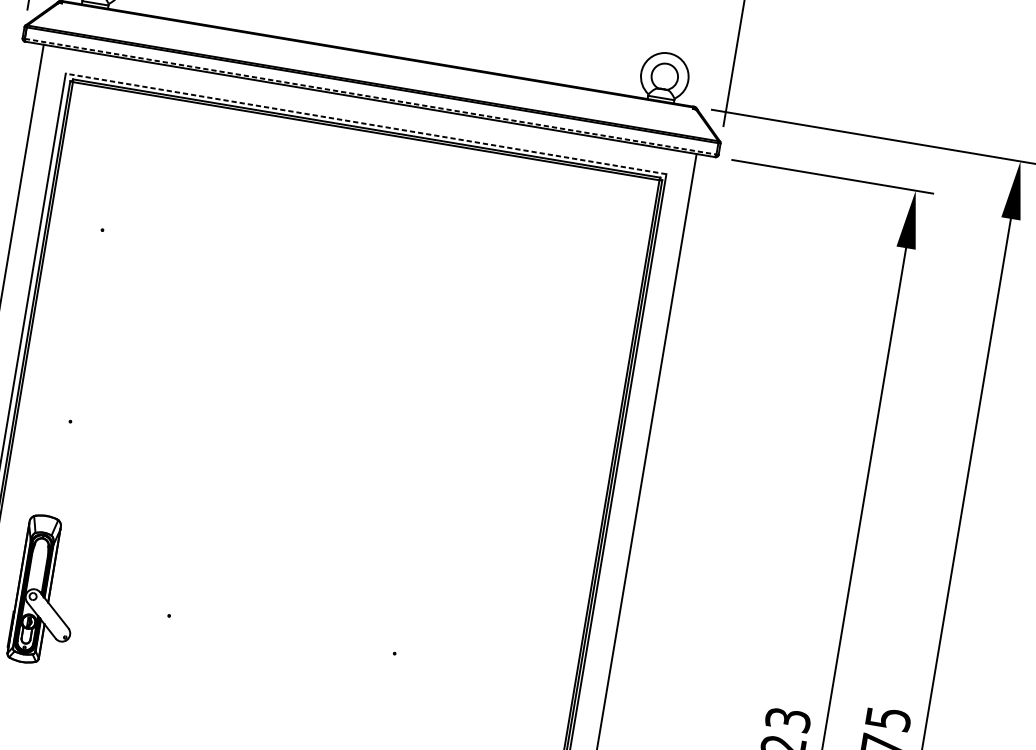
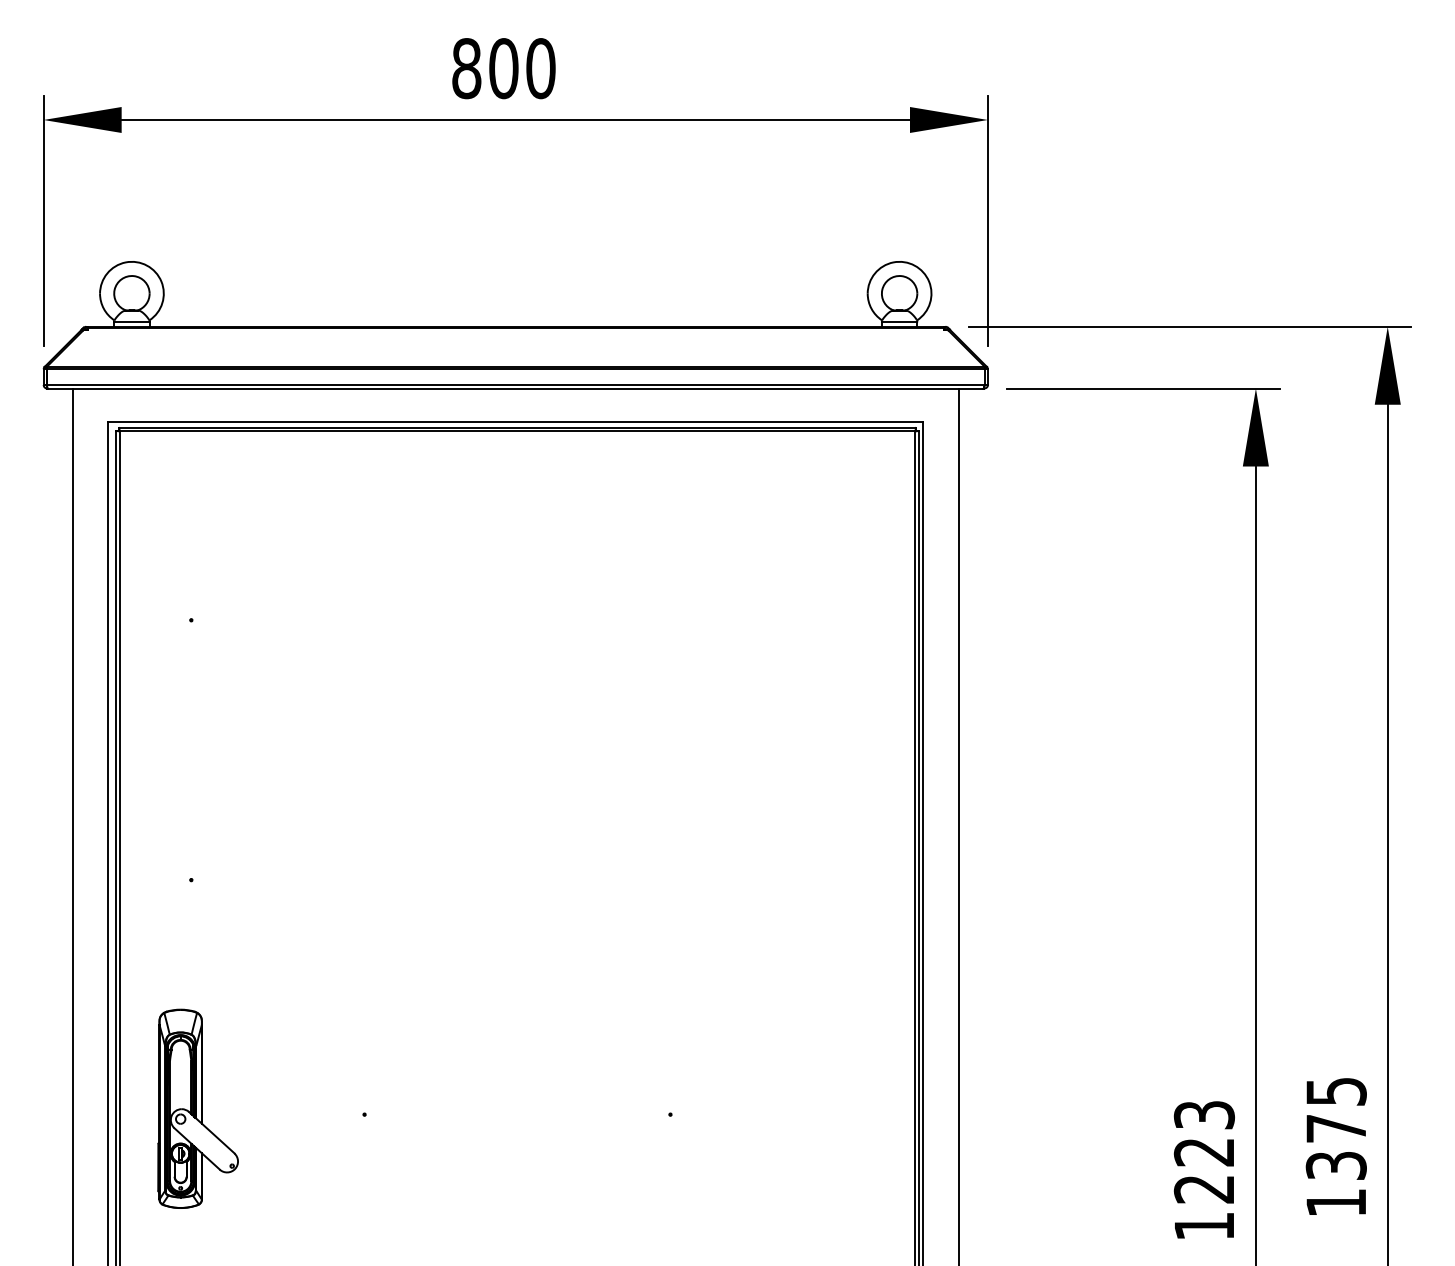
line: (371, 96) -> (516, 384), dashed -> solid
line: (365, 123) -> (515, 421), dashed -> solid

